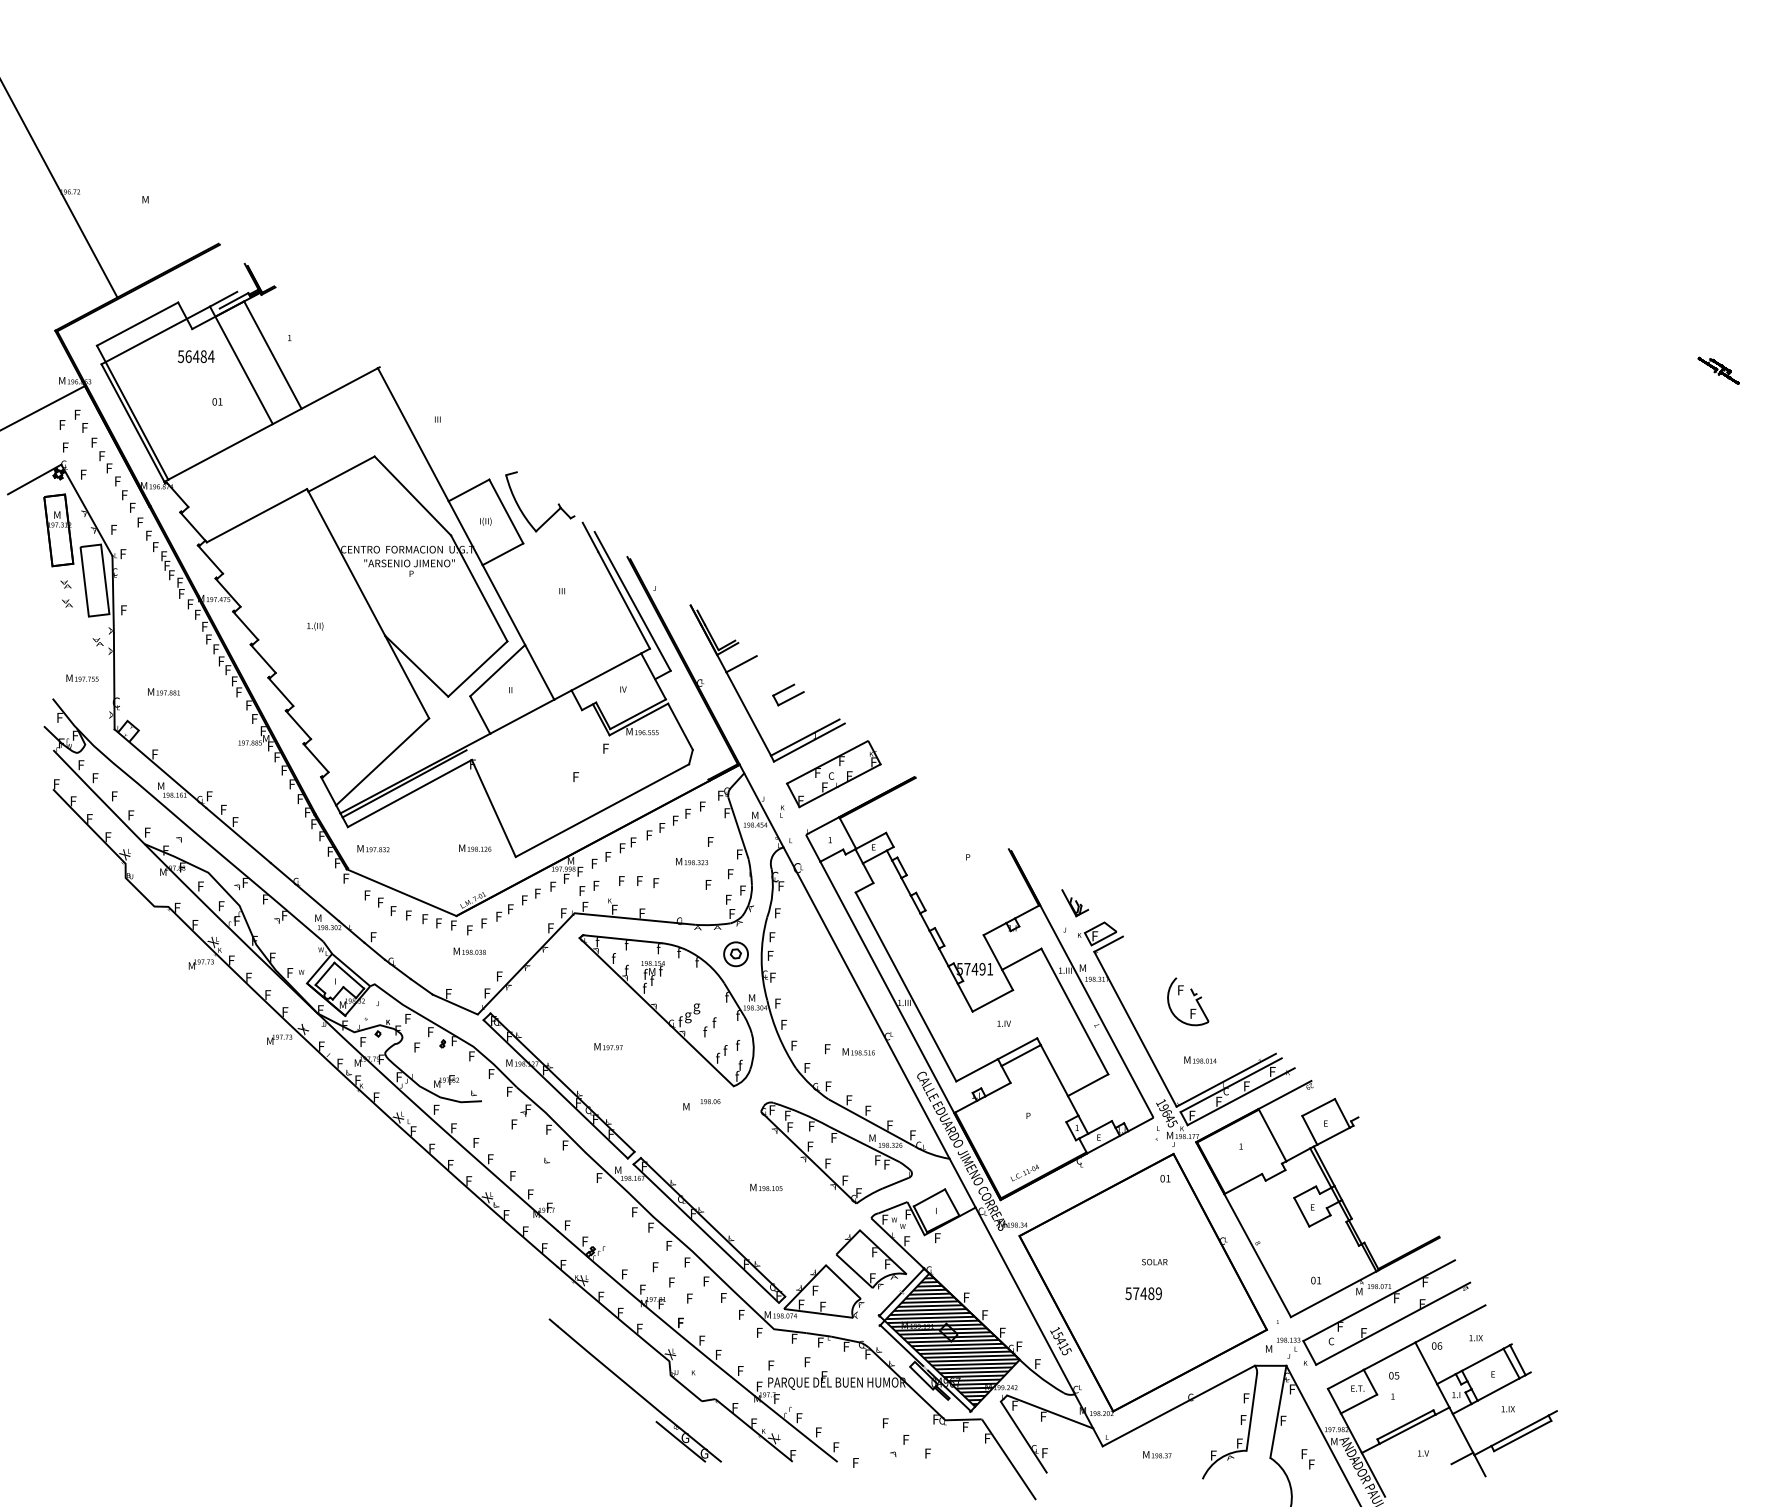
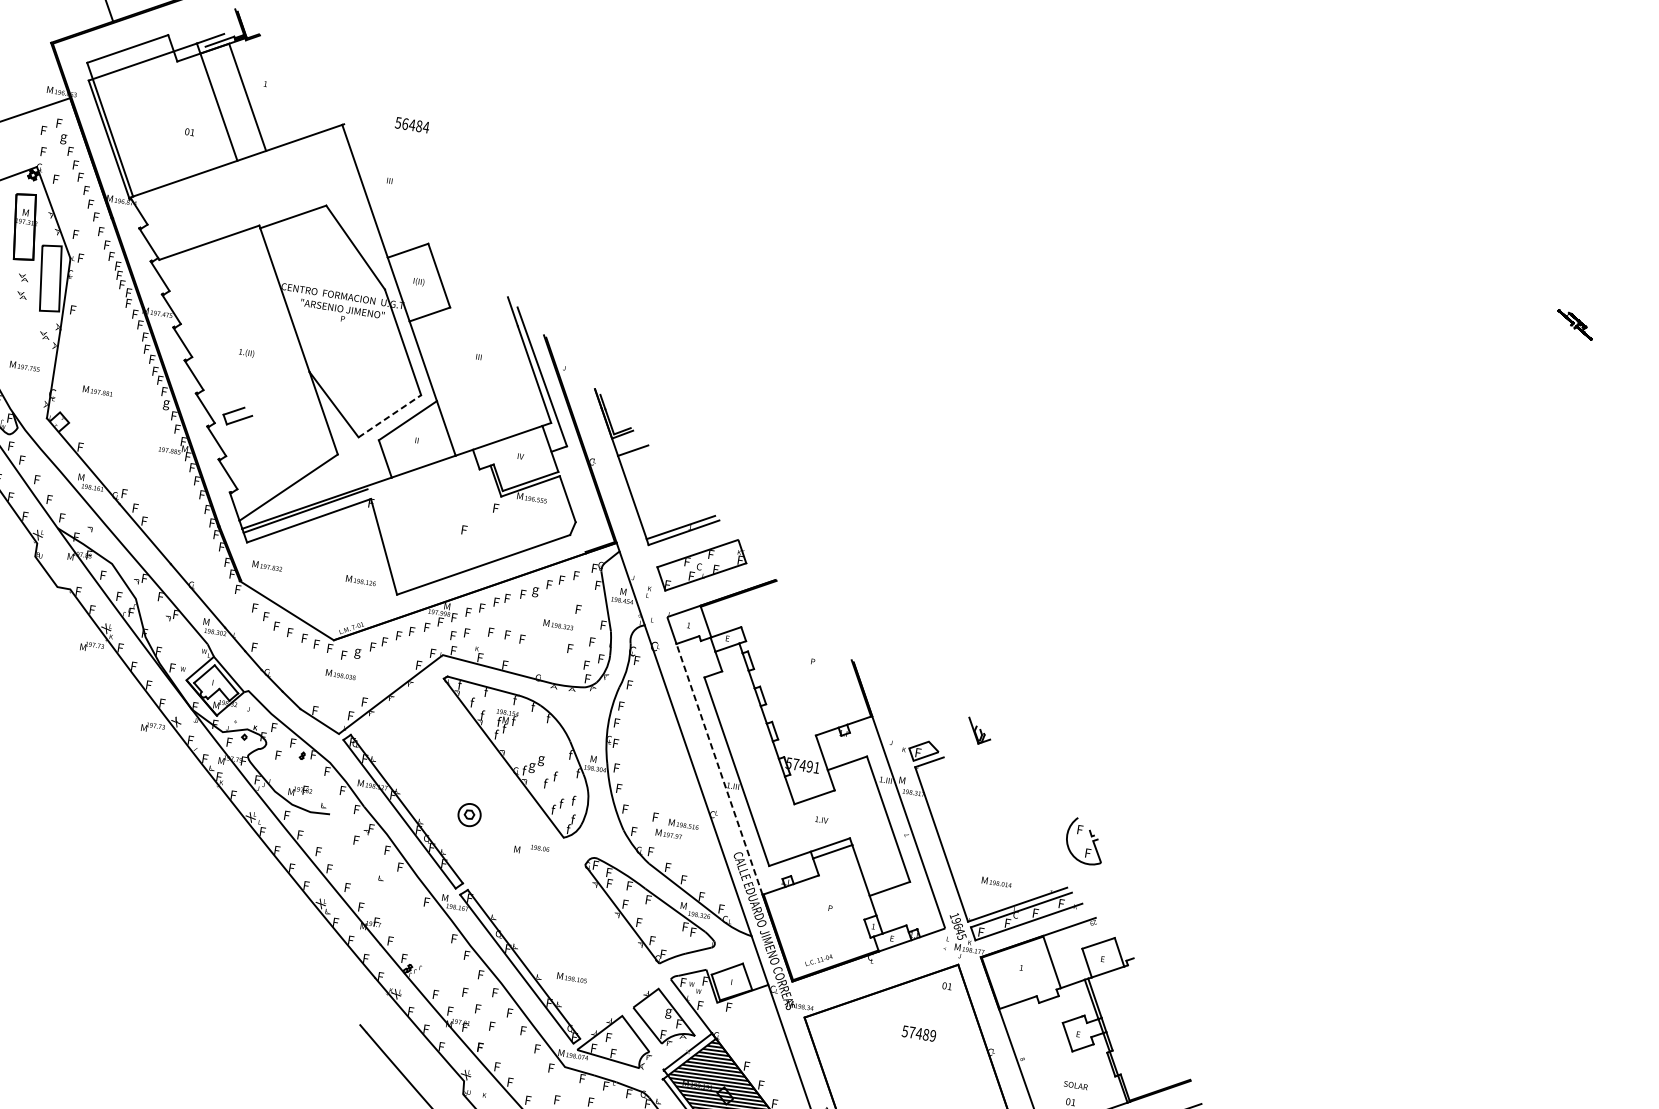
text: (196, 356) -> (412, 125), moved
text: (84, 429) -> (63, 138), F -> g
part: (557, 504) -> (487, 276), removed
line: (478, 668) -> (390, 415), solid -> dashed
text: (238, 693) -> (166, 403), F -> g
part: (788, 694) -> (237, 415), moved
text: (661, 829) -> (535, 590), F -> g
part: (1075, 903) -> (979, 731), moved
text: (483, 924) -> (357, 652), F -> g
part: (735, 954) -> (469, 815), moved
line: (887, 986) -> (719, 768), solid -> dashed
part: (1193, 996) -> (1090, 837), moved
text: (608, 1046) -> (668, 833), moved
text: (766, 1187) -> (572, 977), moved
text: (874, 1253) -> (668, 1012), F -> g
text: (1154, 1262) -> (1075, 1085), moved
text: (1143, 1293) -> (918, 1033), moved

